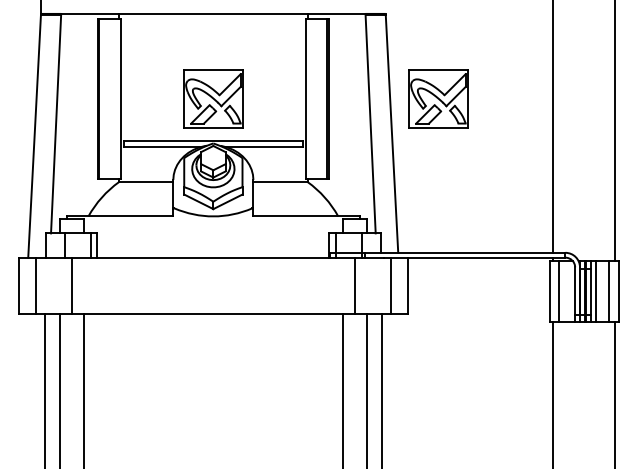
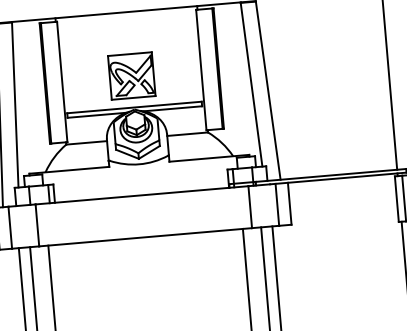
part: (438, 98) -> (300, 61), removed

